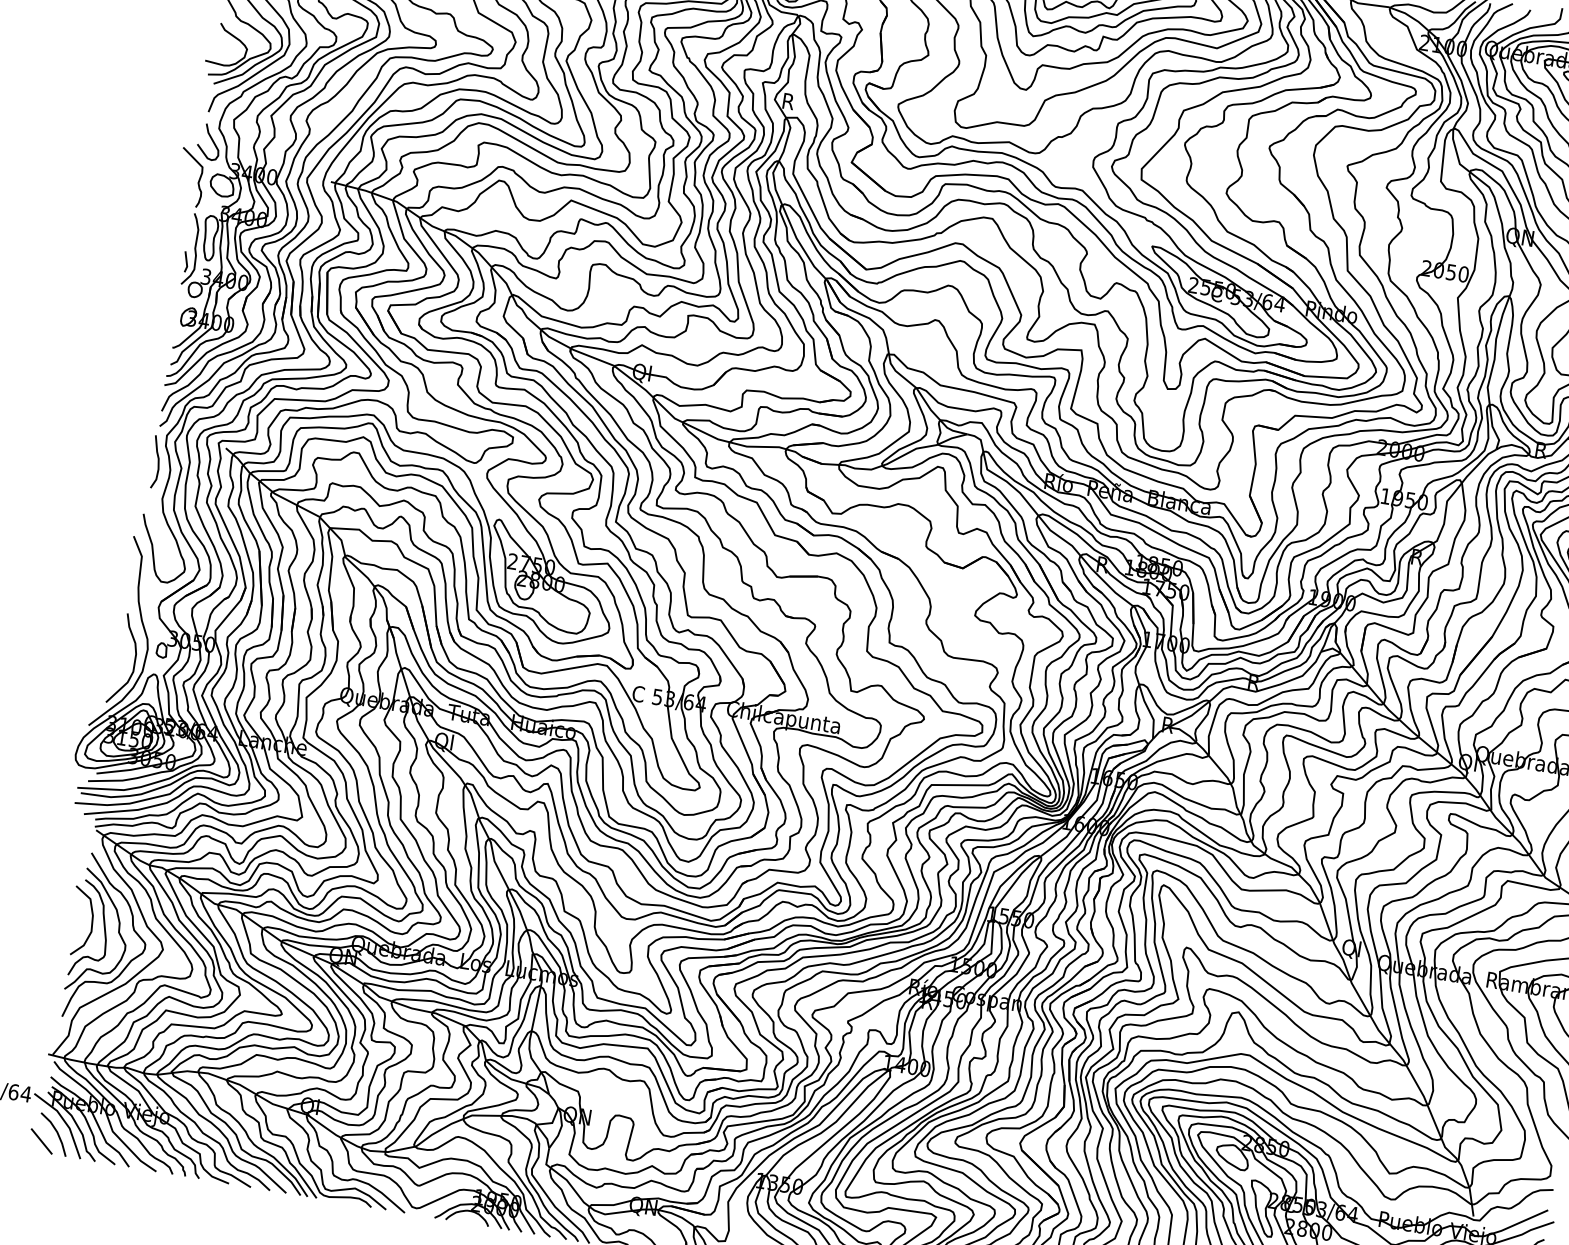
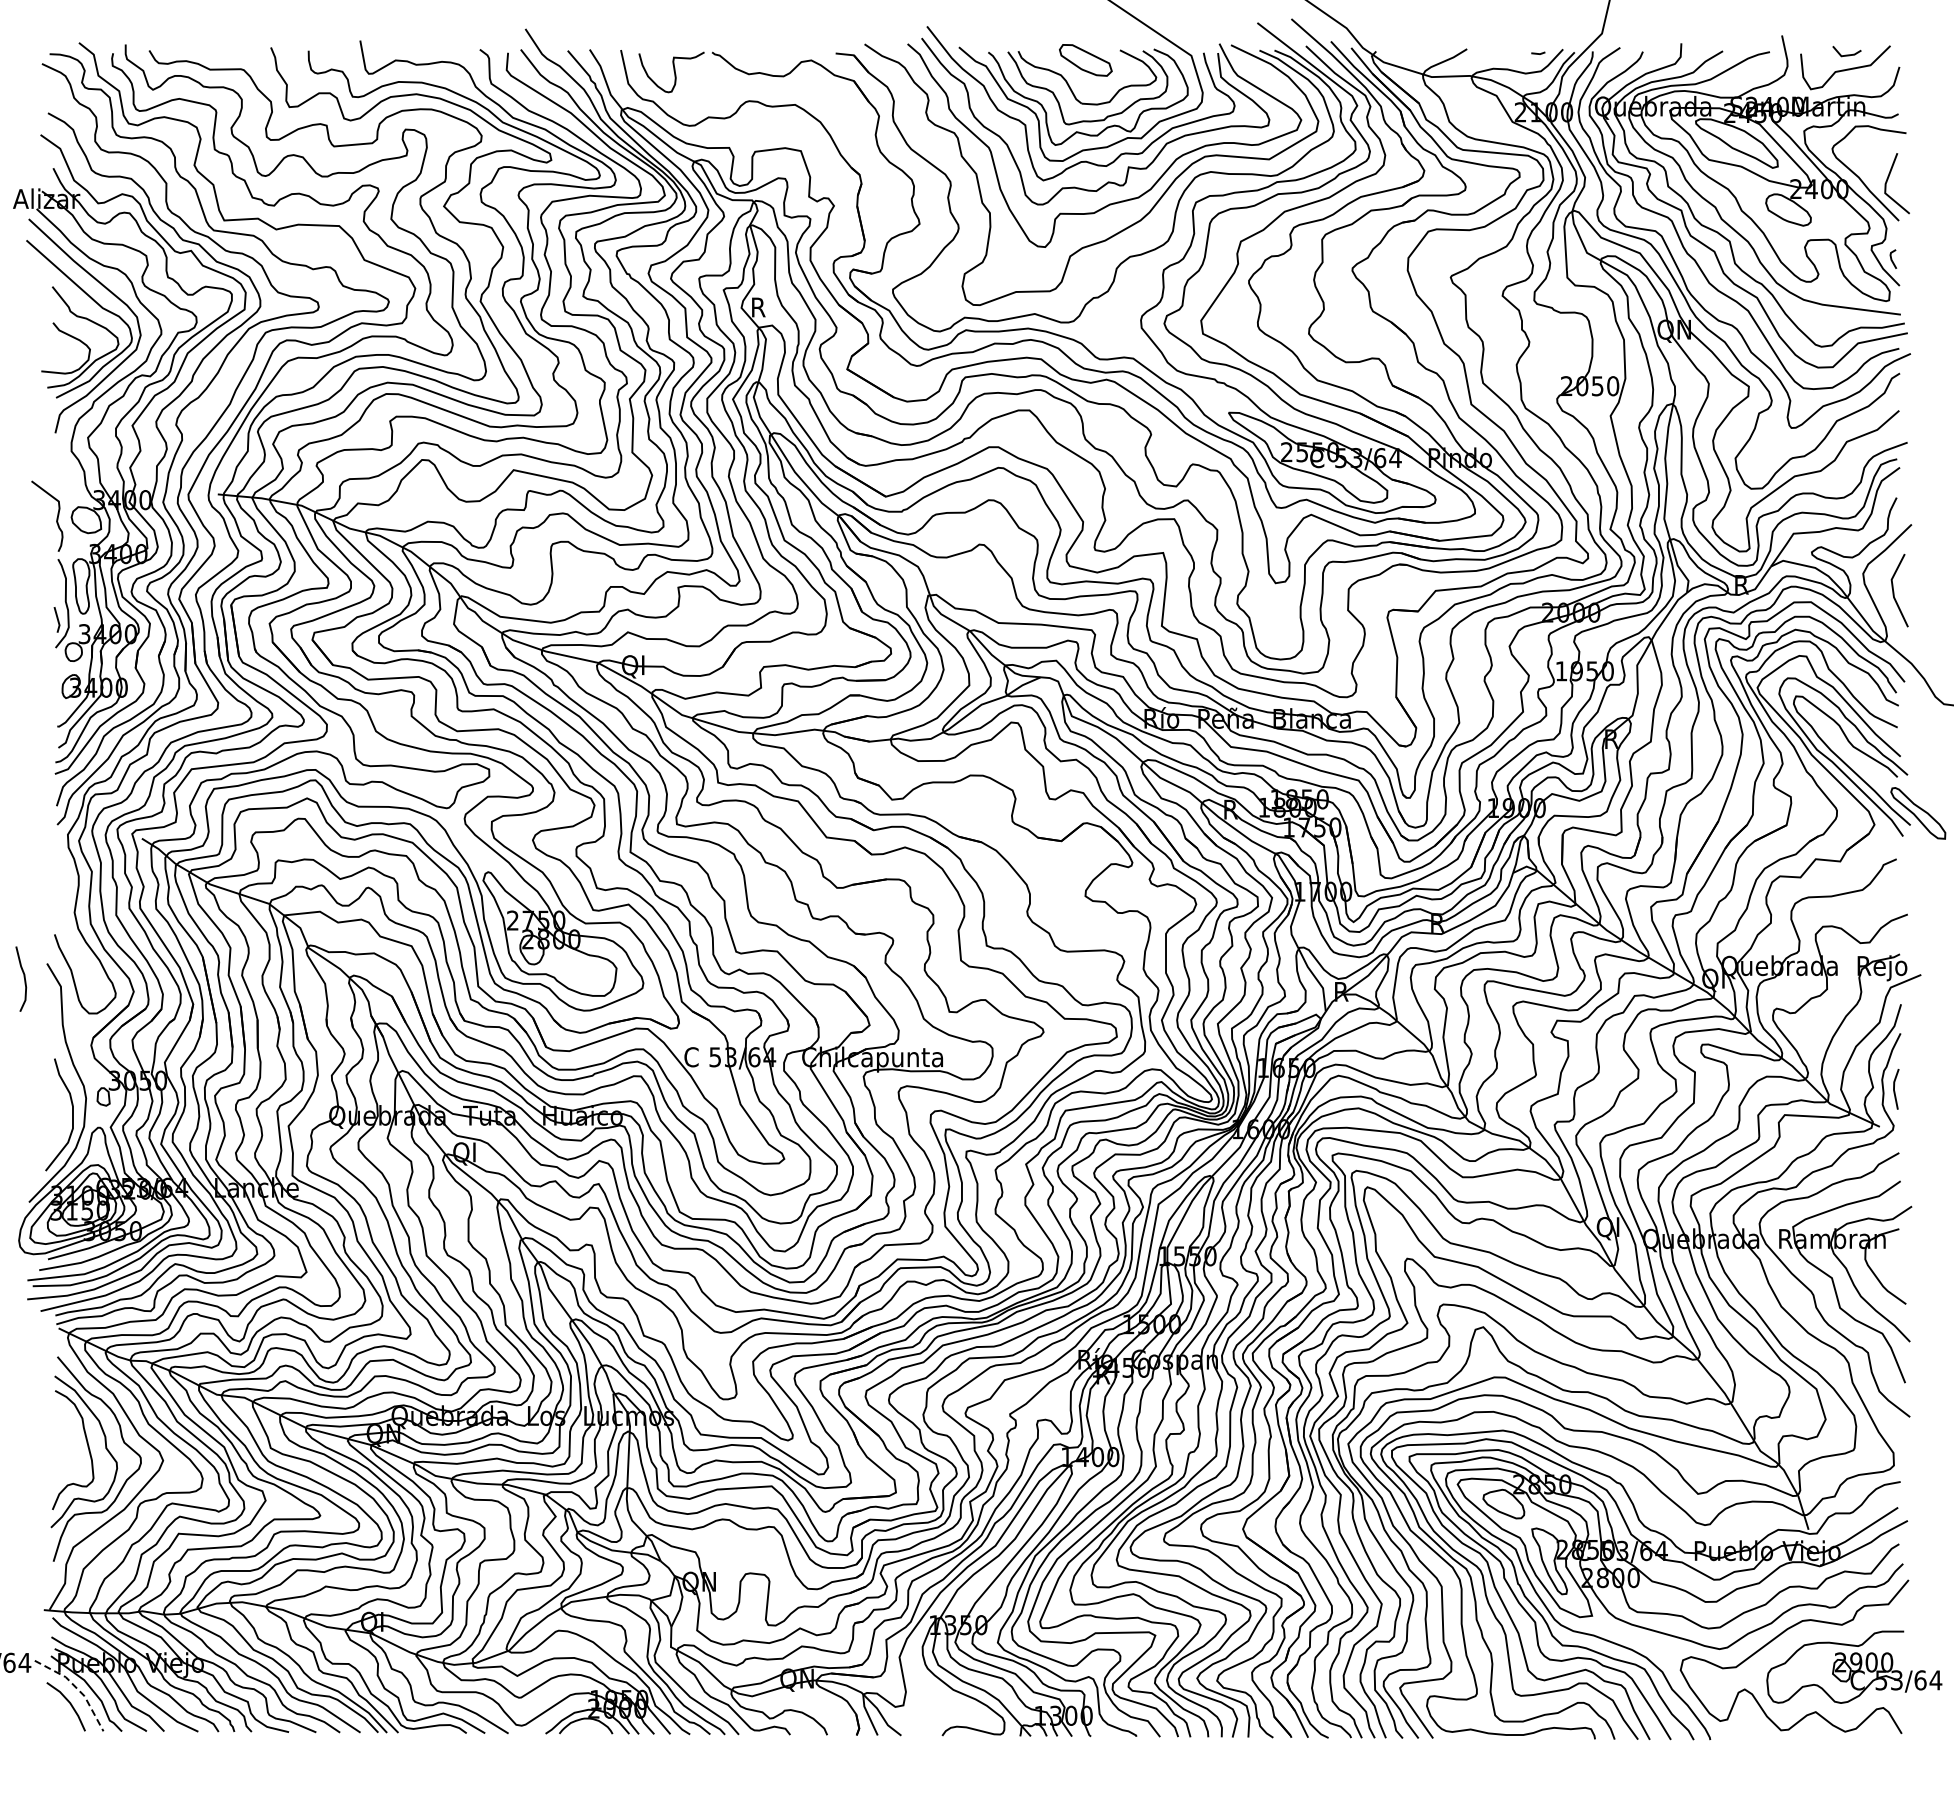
curve: (211, 139) -> (64, 466), removed
curve: (157, 461) -> (23, 977), moved
curve: (91, 920) -> (70, 1439), removed
line: (64, 1121) -> (76, 1688), solid -> dashed
line: (41, 1141) -> (52, 1717), removed

